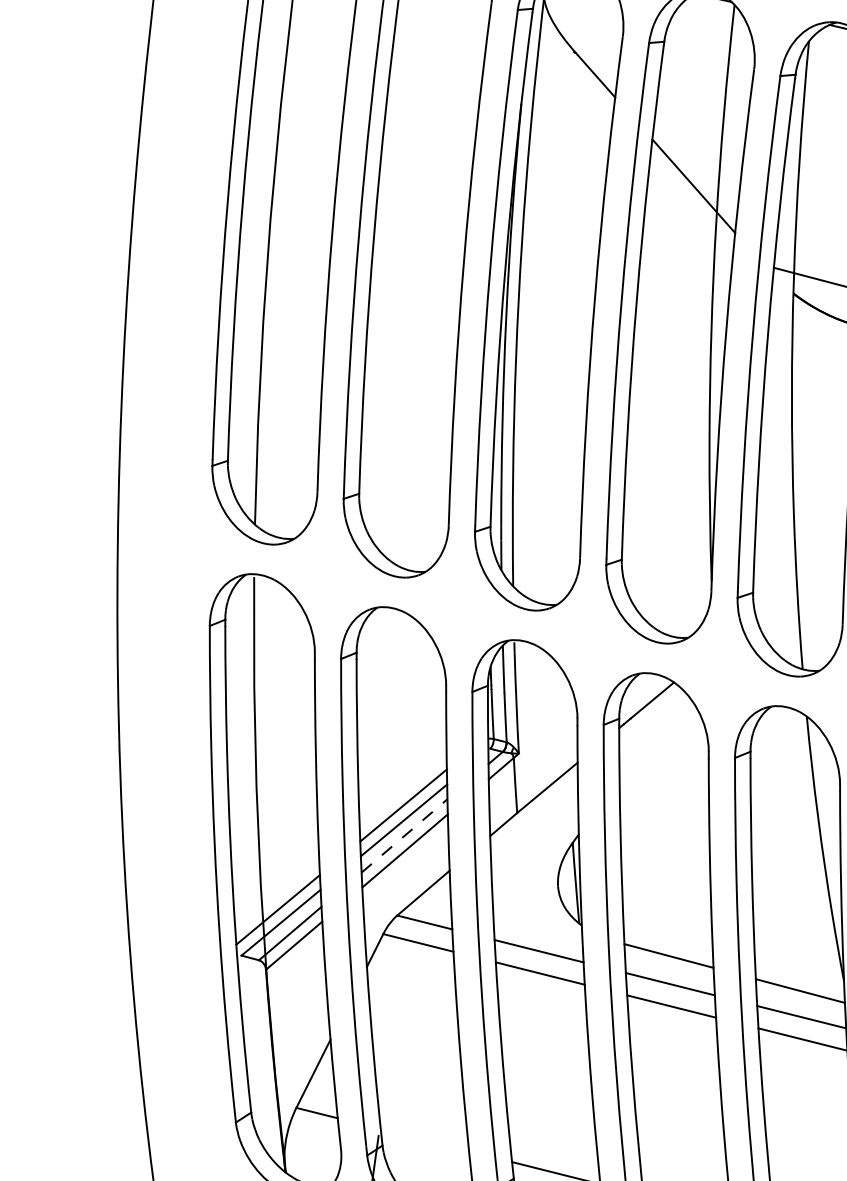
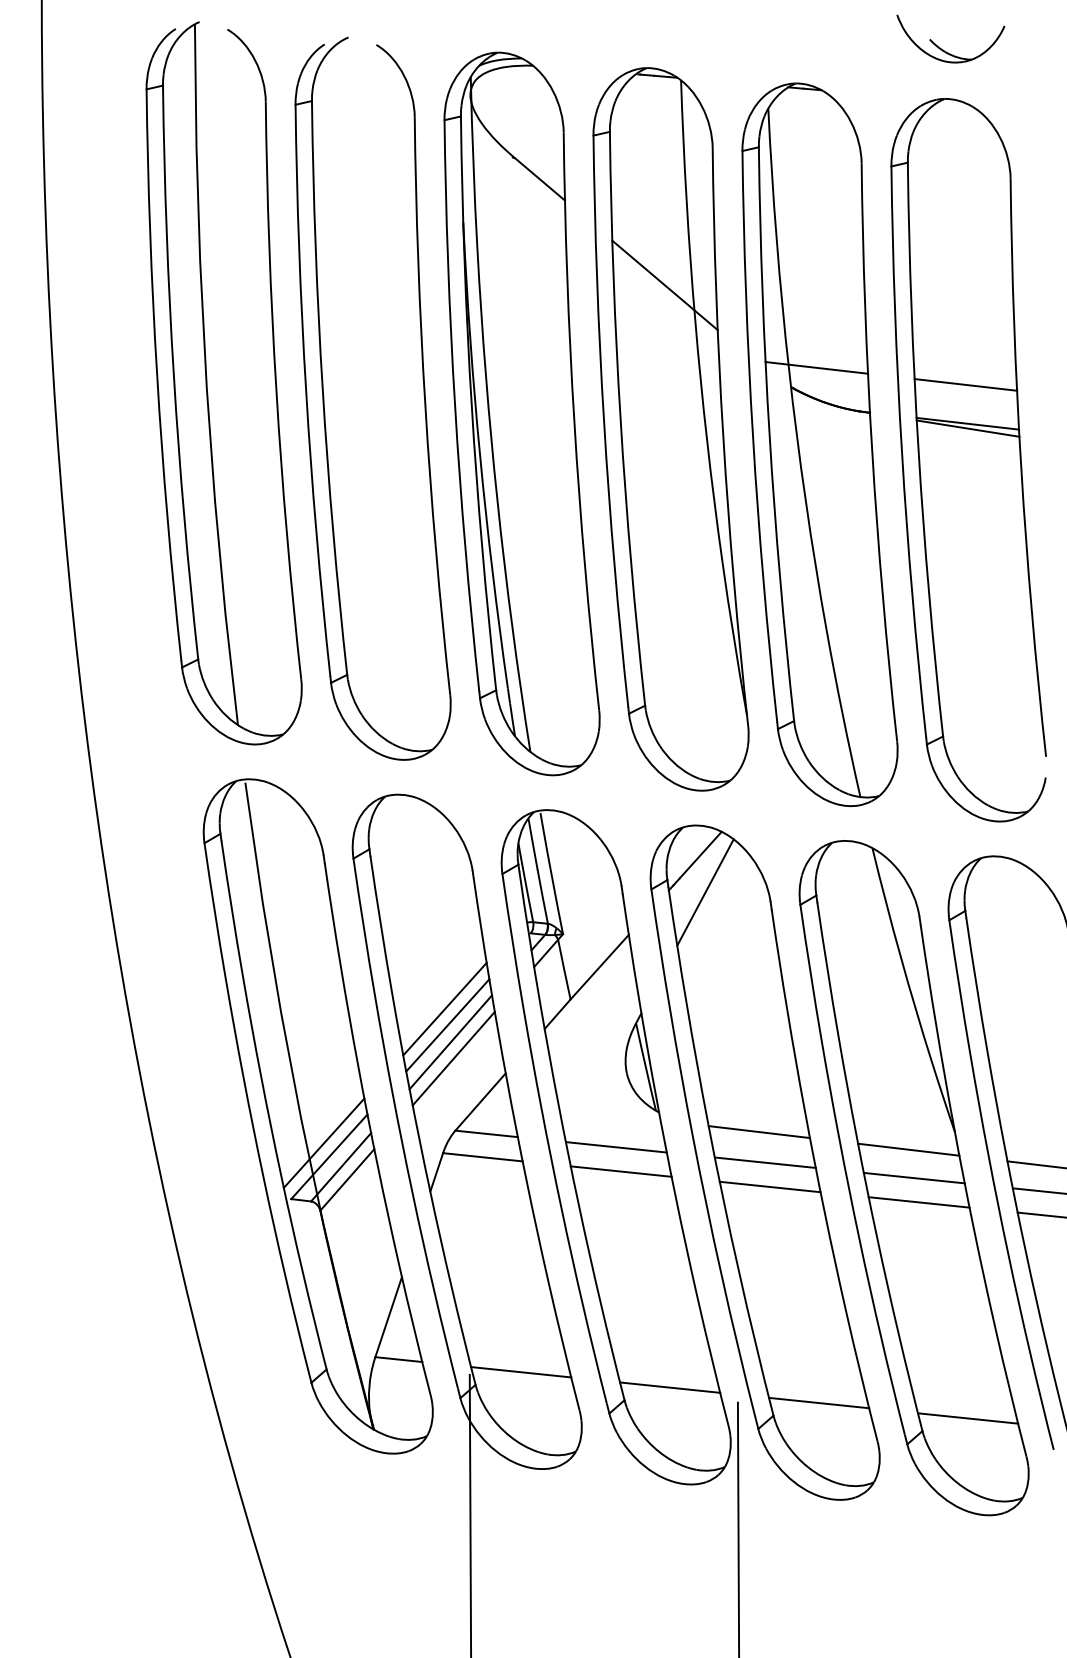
line: (651, 734) -> (705, 892), added
line: (405, 835) -> (451, 1041), dashed -> solid
line: (425, 1140) -> (521, 1372), added

